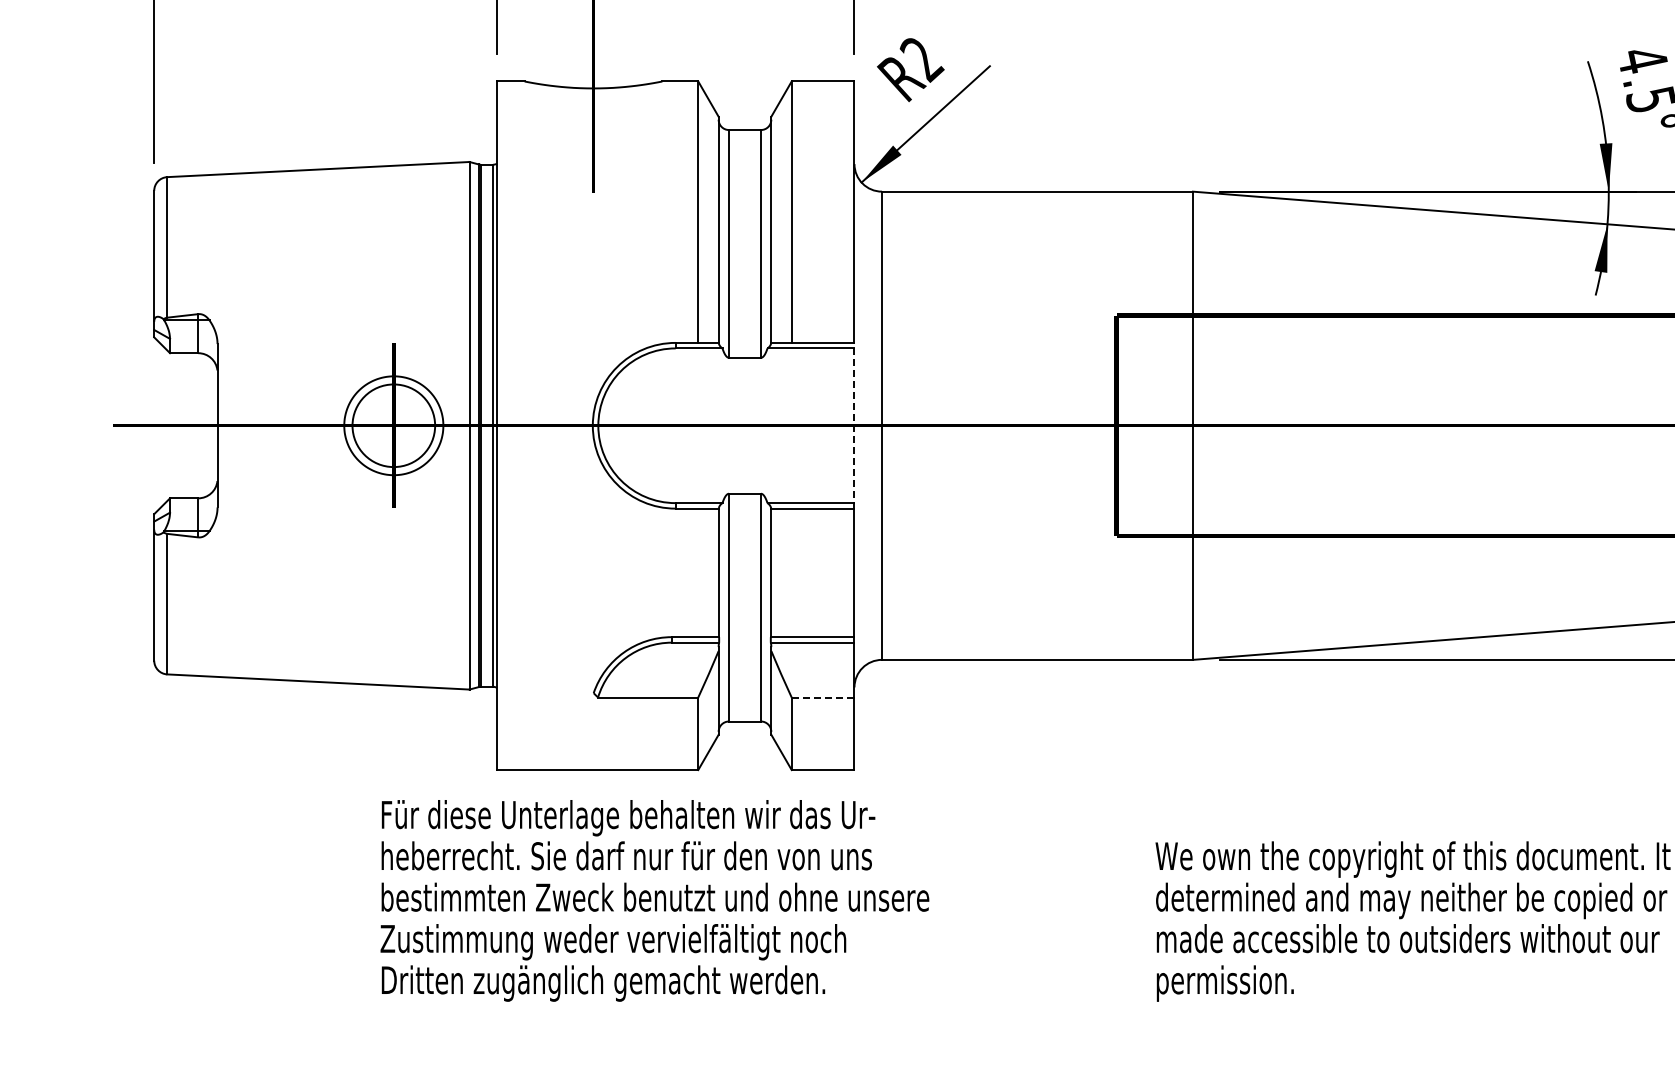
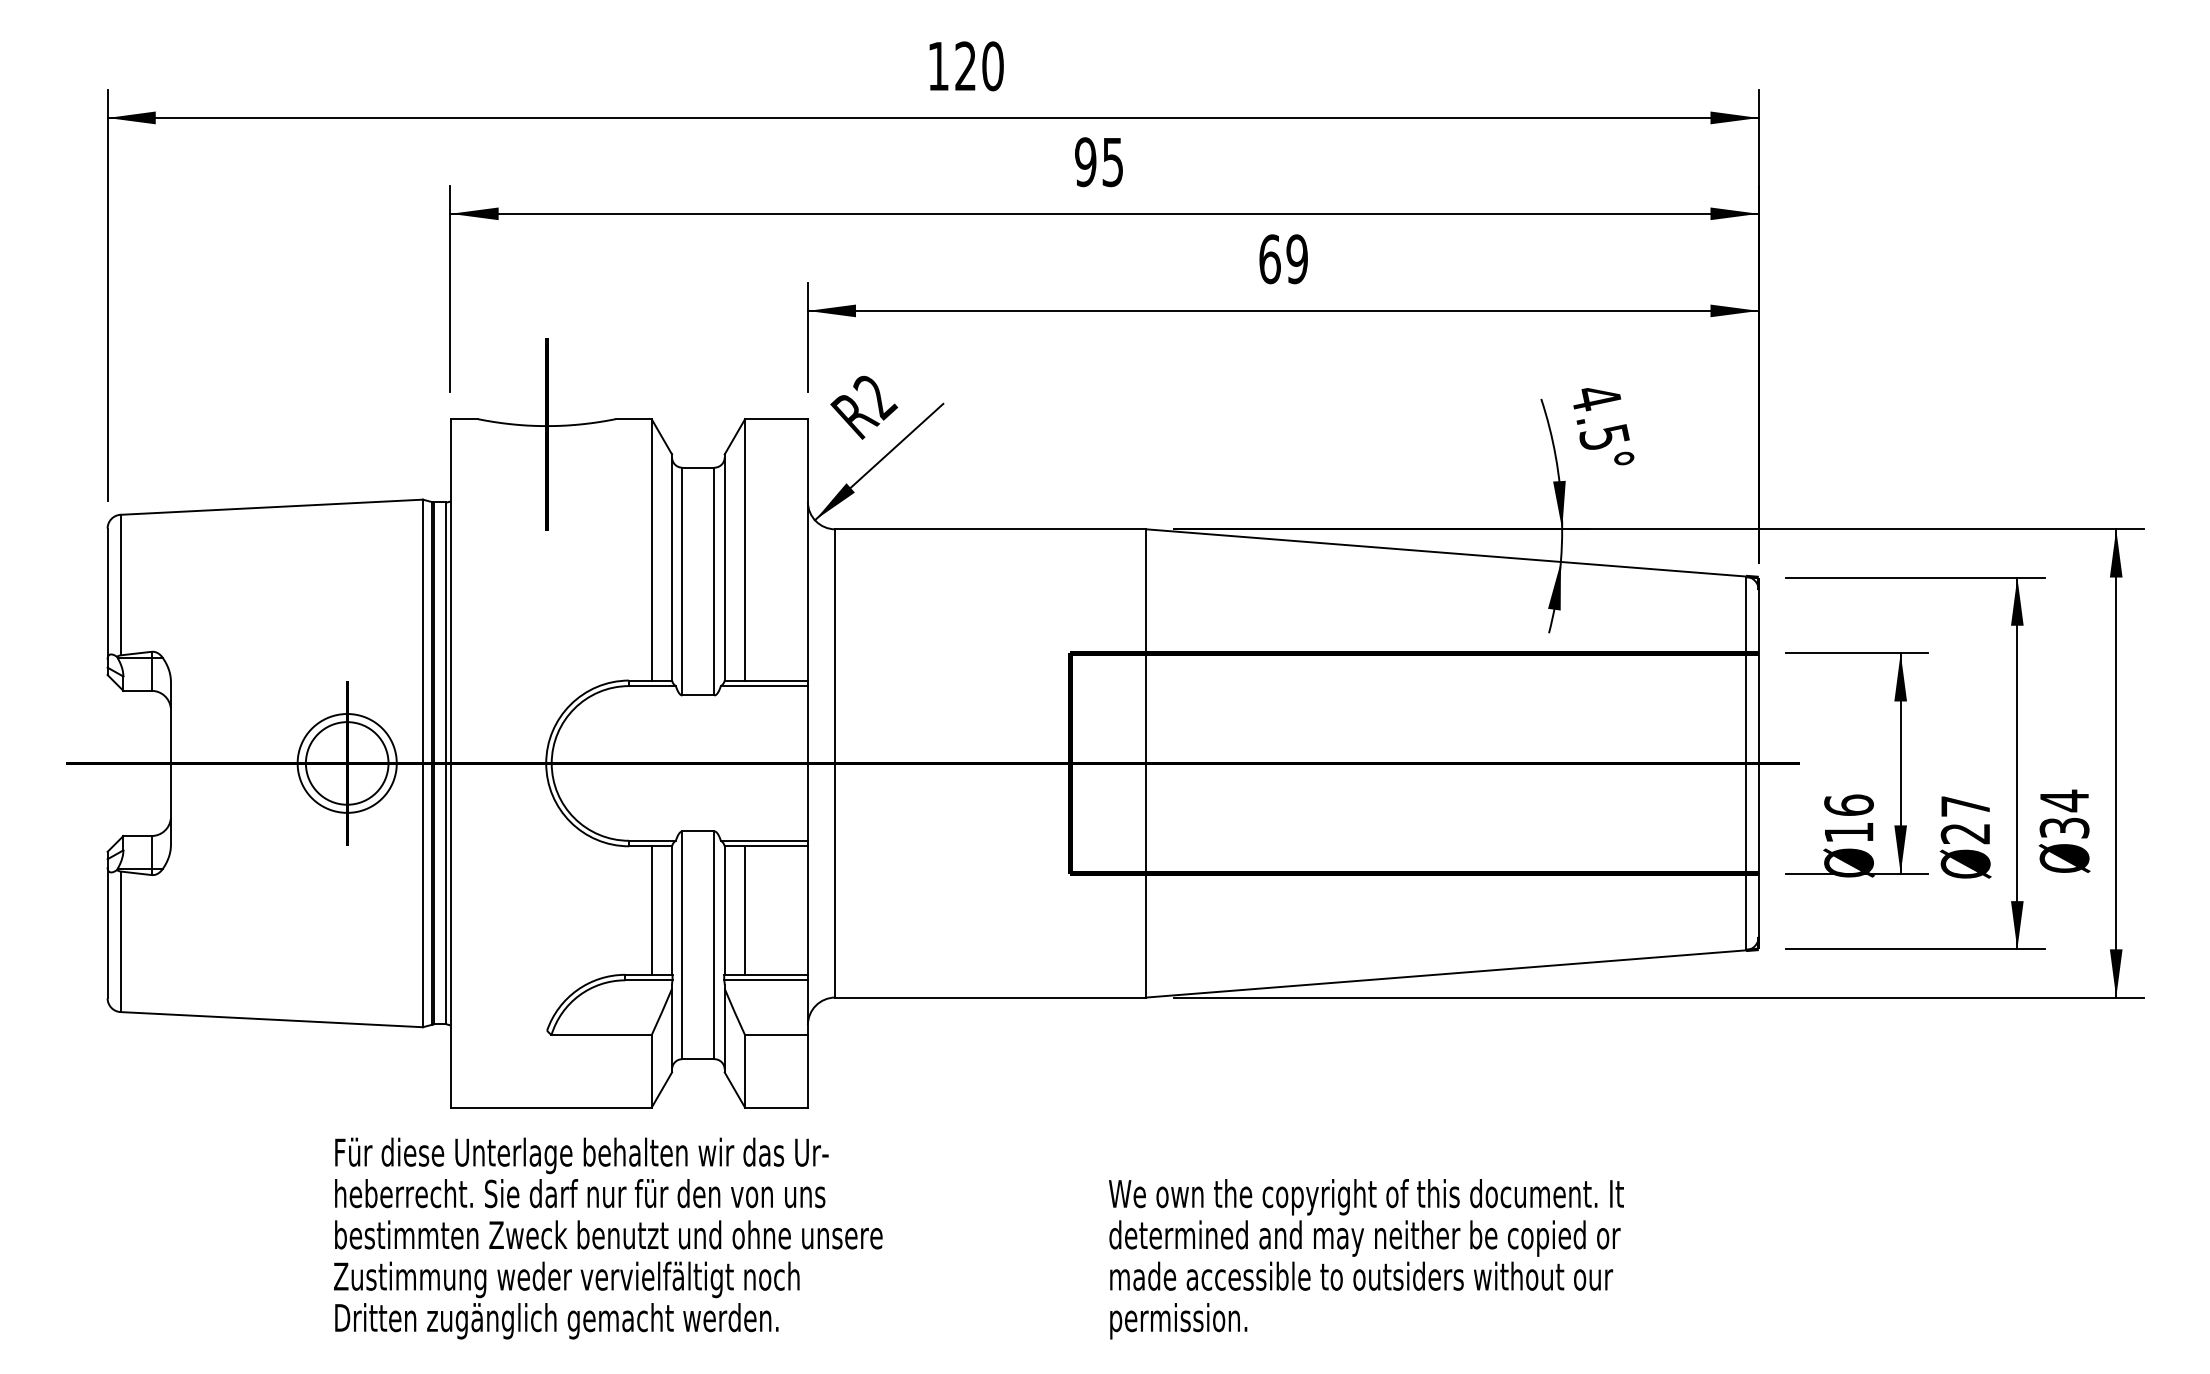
line: (854, 425) -> (807, 763), dashed -> solid
line: (698, 572) -> (651, 910), added
line: (792, 572) -> (745, 910), added
line: (823, 697) -> (776, 1035), dashed -> solid

